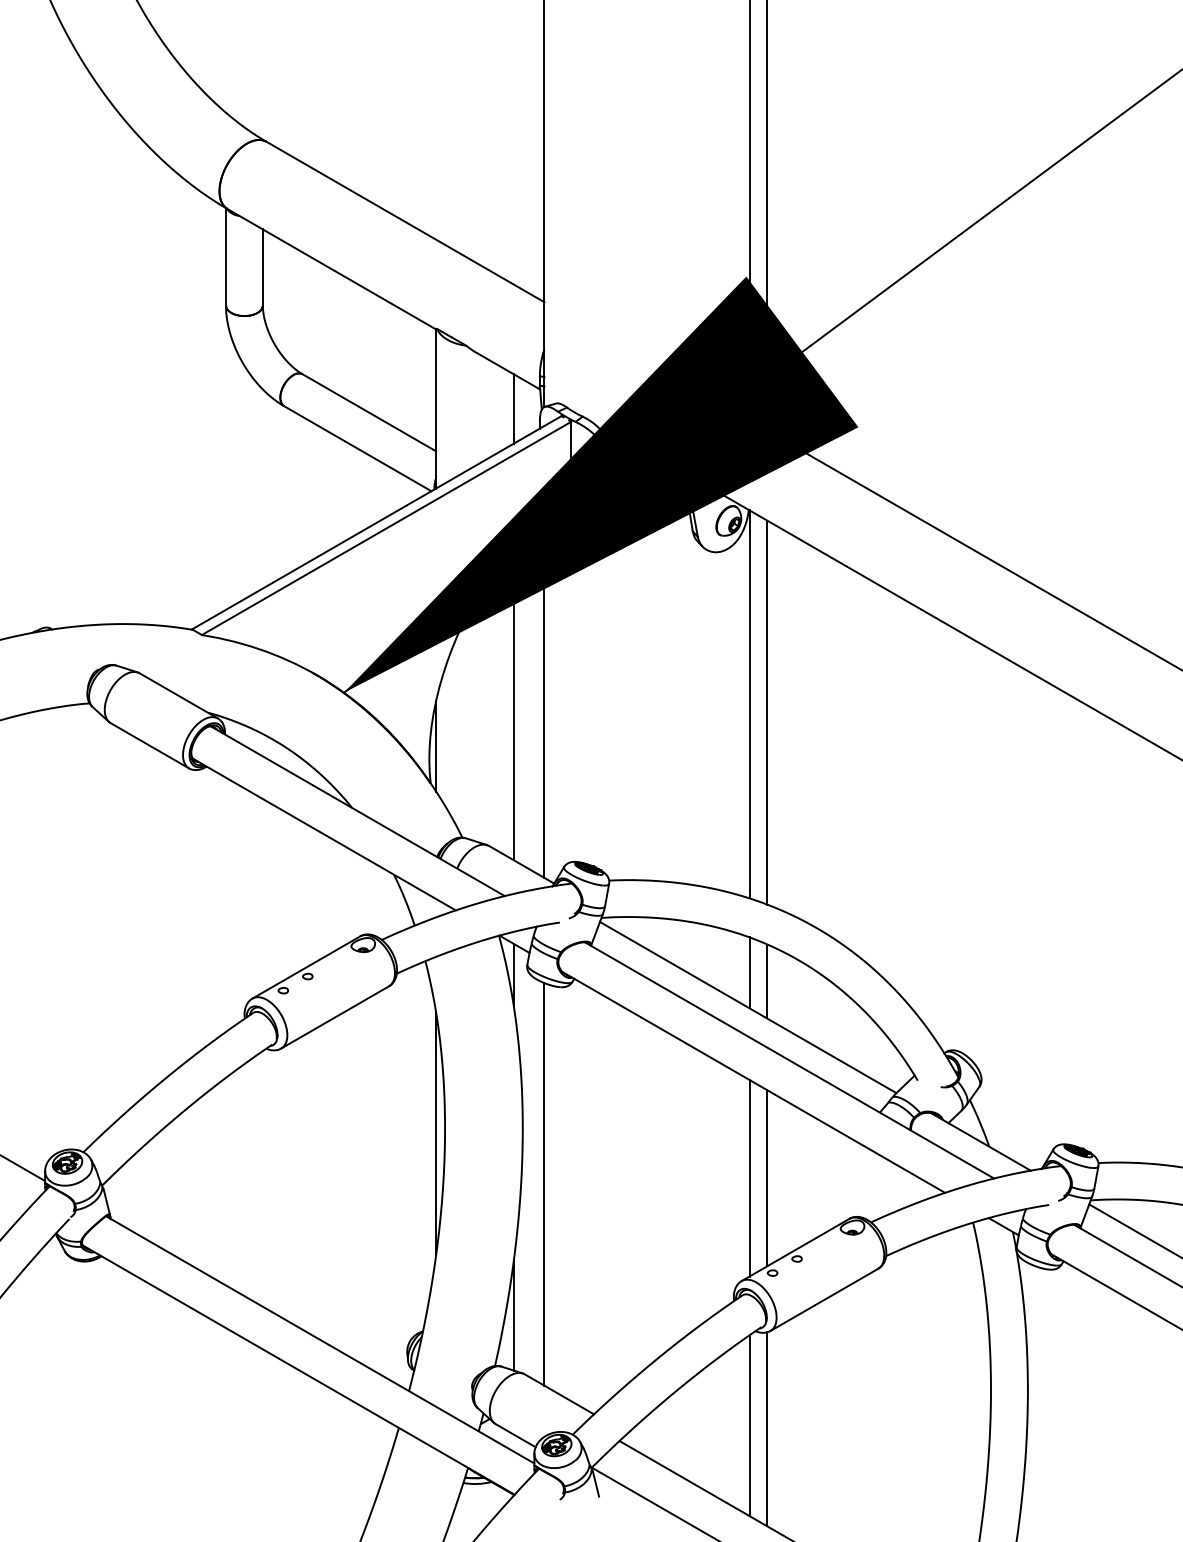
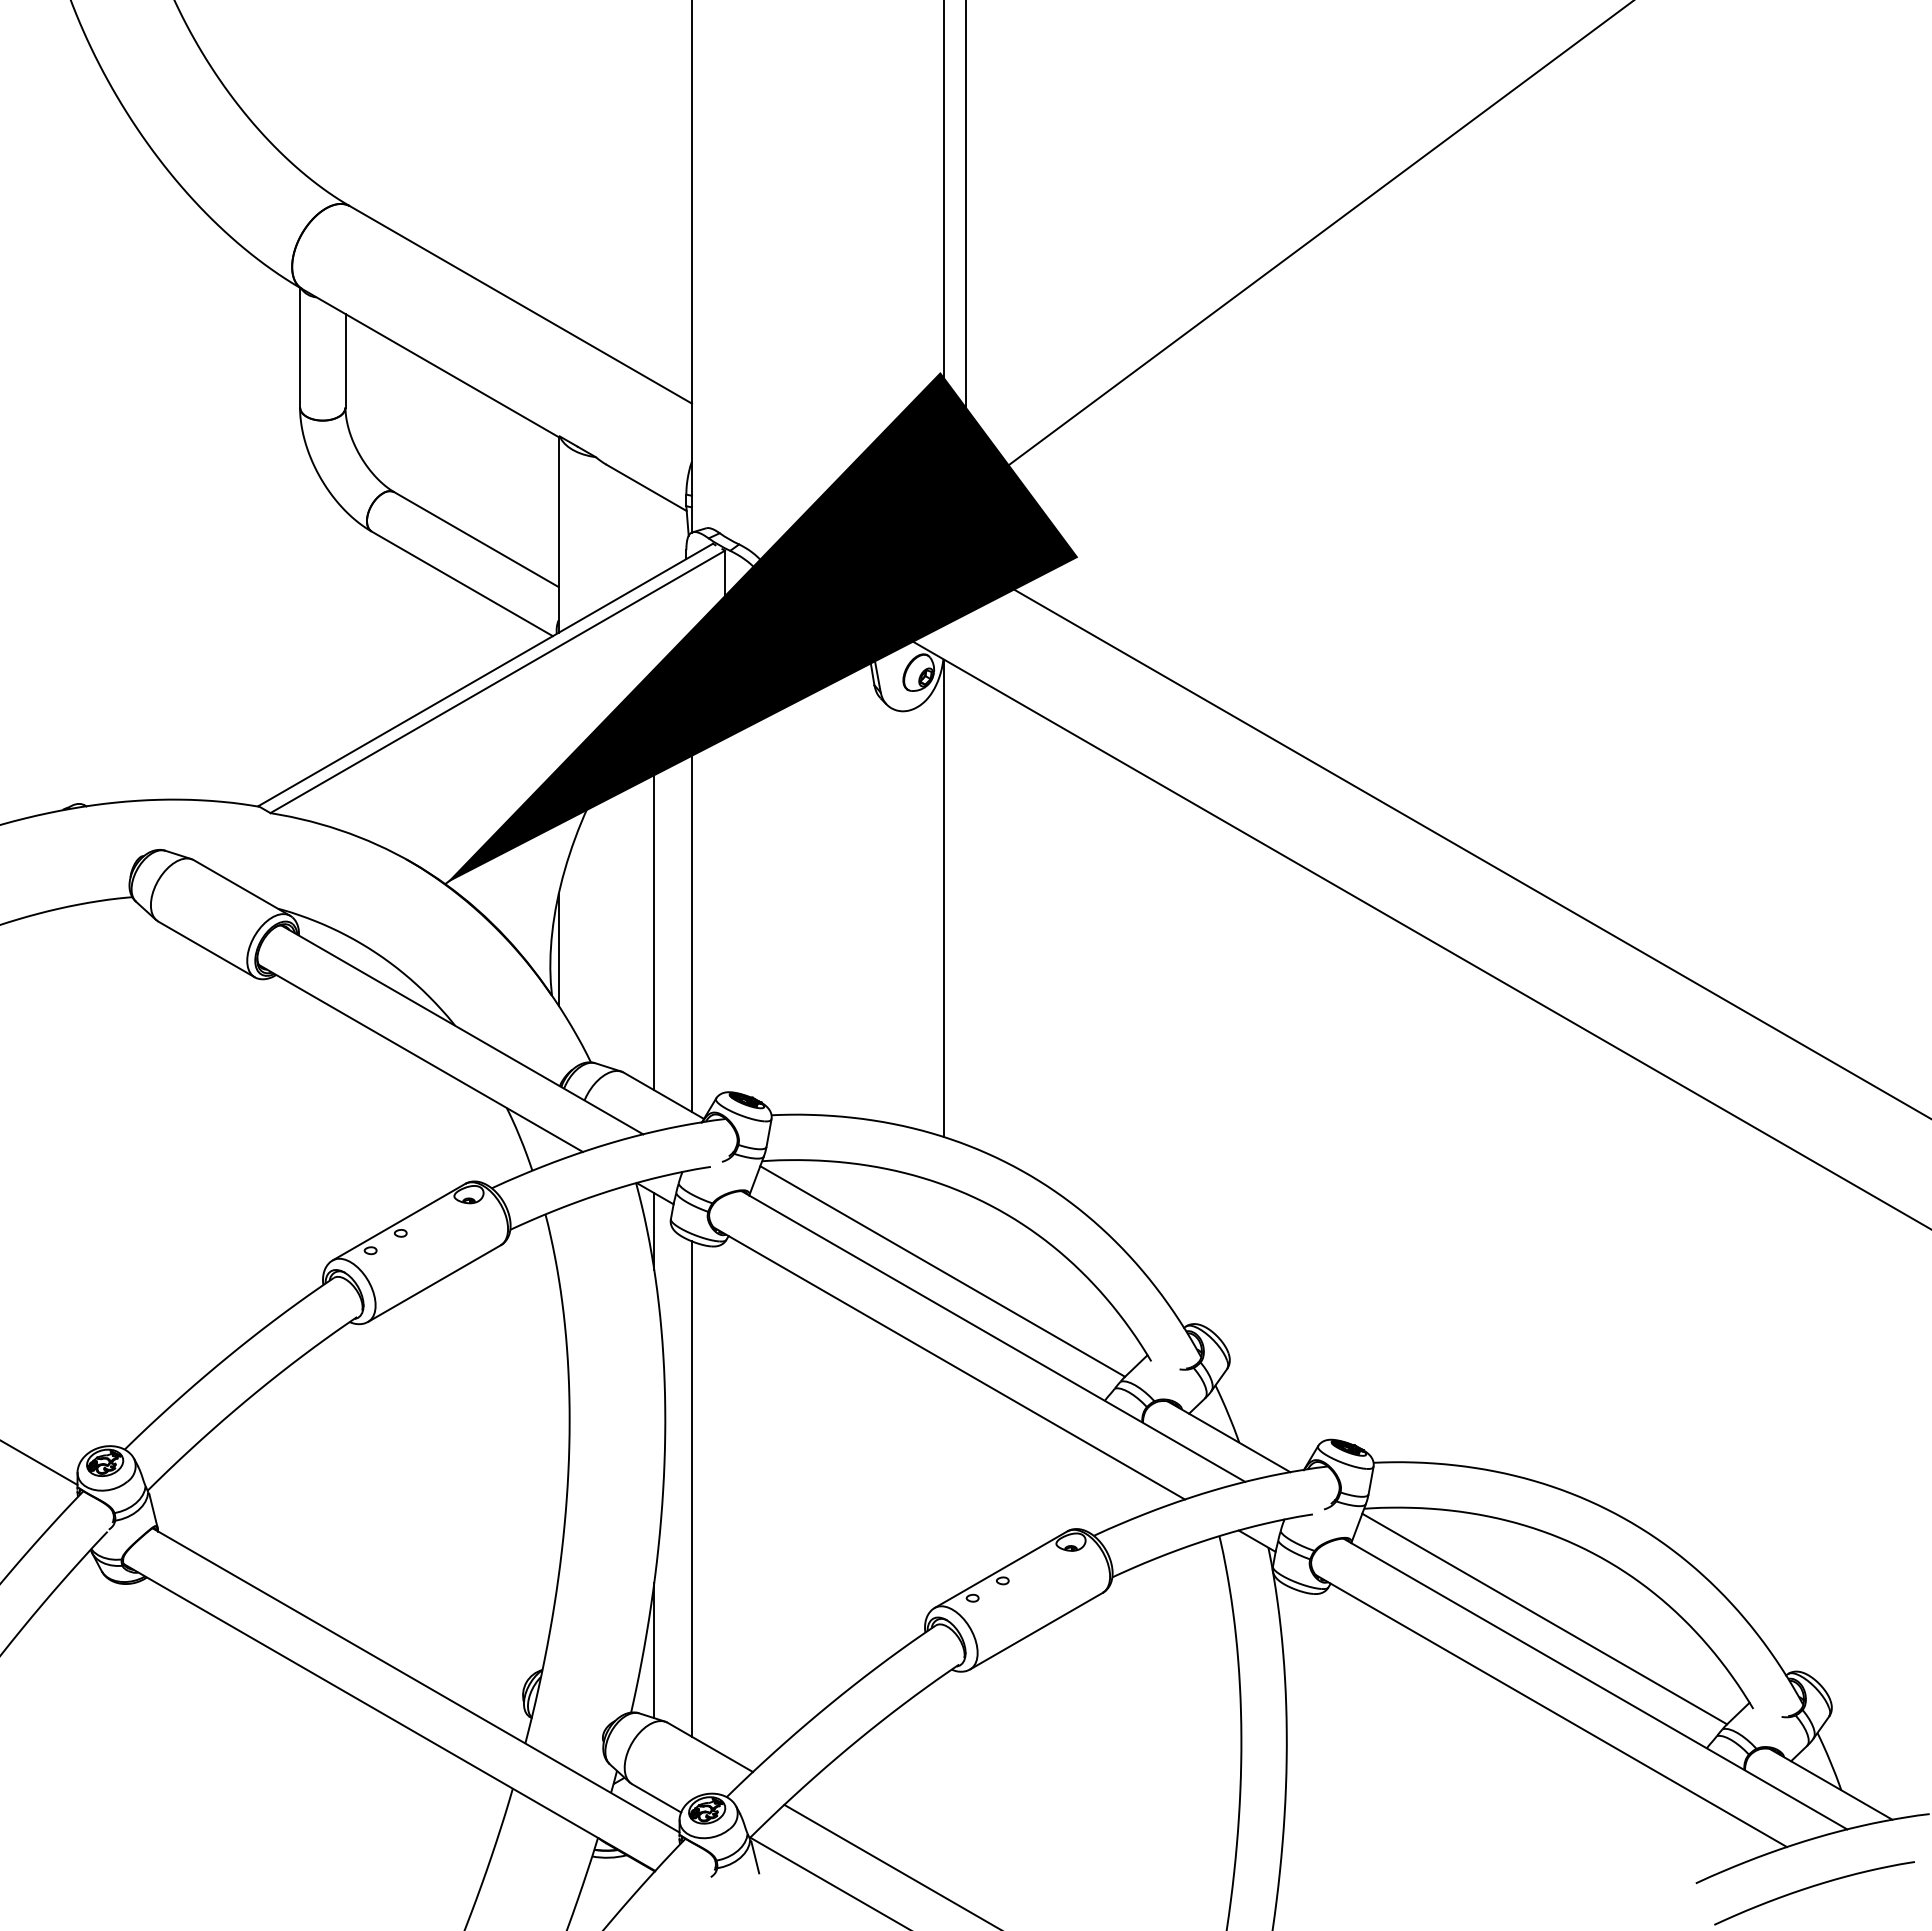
line: (514, 408) -> (654, 534), removed
line: (767, 712) -> (966, 908), removed
line: (749, 972) -> (944, 1228), removed
line: (767, 980) -> (966, 1238), removed
line: (435, 1133) -> (558, 1426), removed
line: (749, 1178) -> (944, 1481), removed
line: (767, 1178) -> (966, 1481), removed
line: (749, 1425) -> (944, 1785), removed
line: (767, 1429) -> (966, 1790), removed

